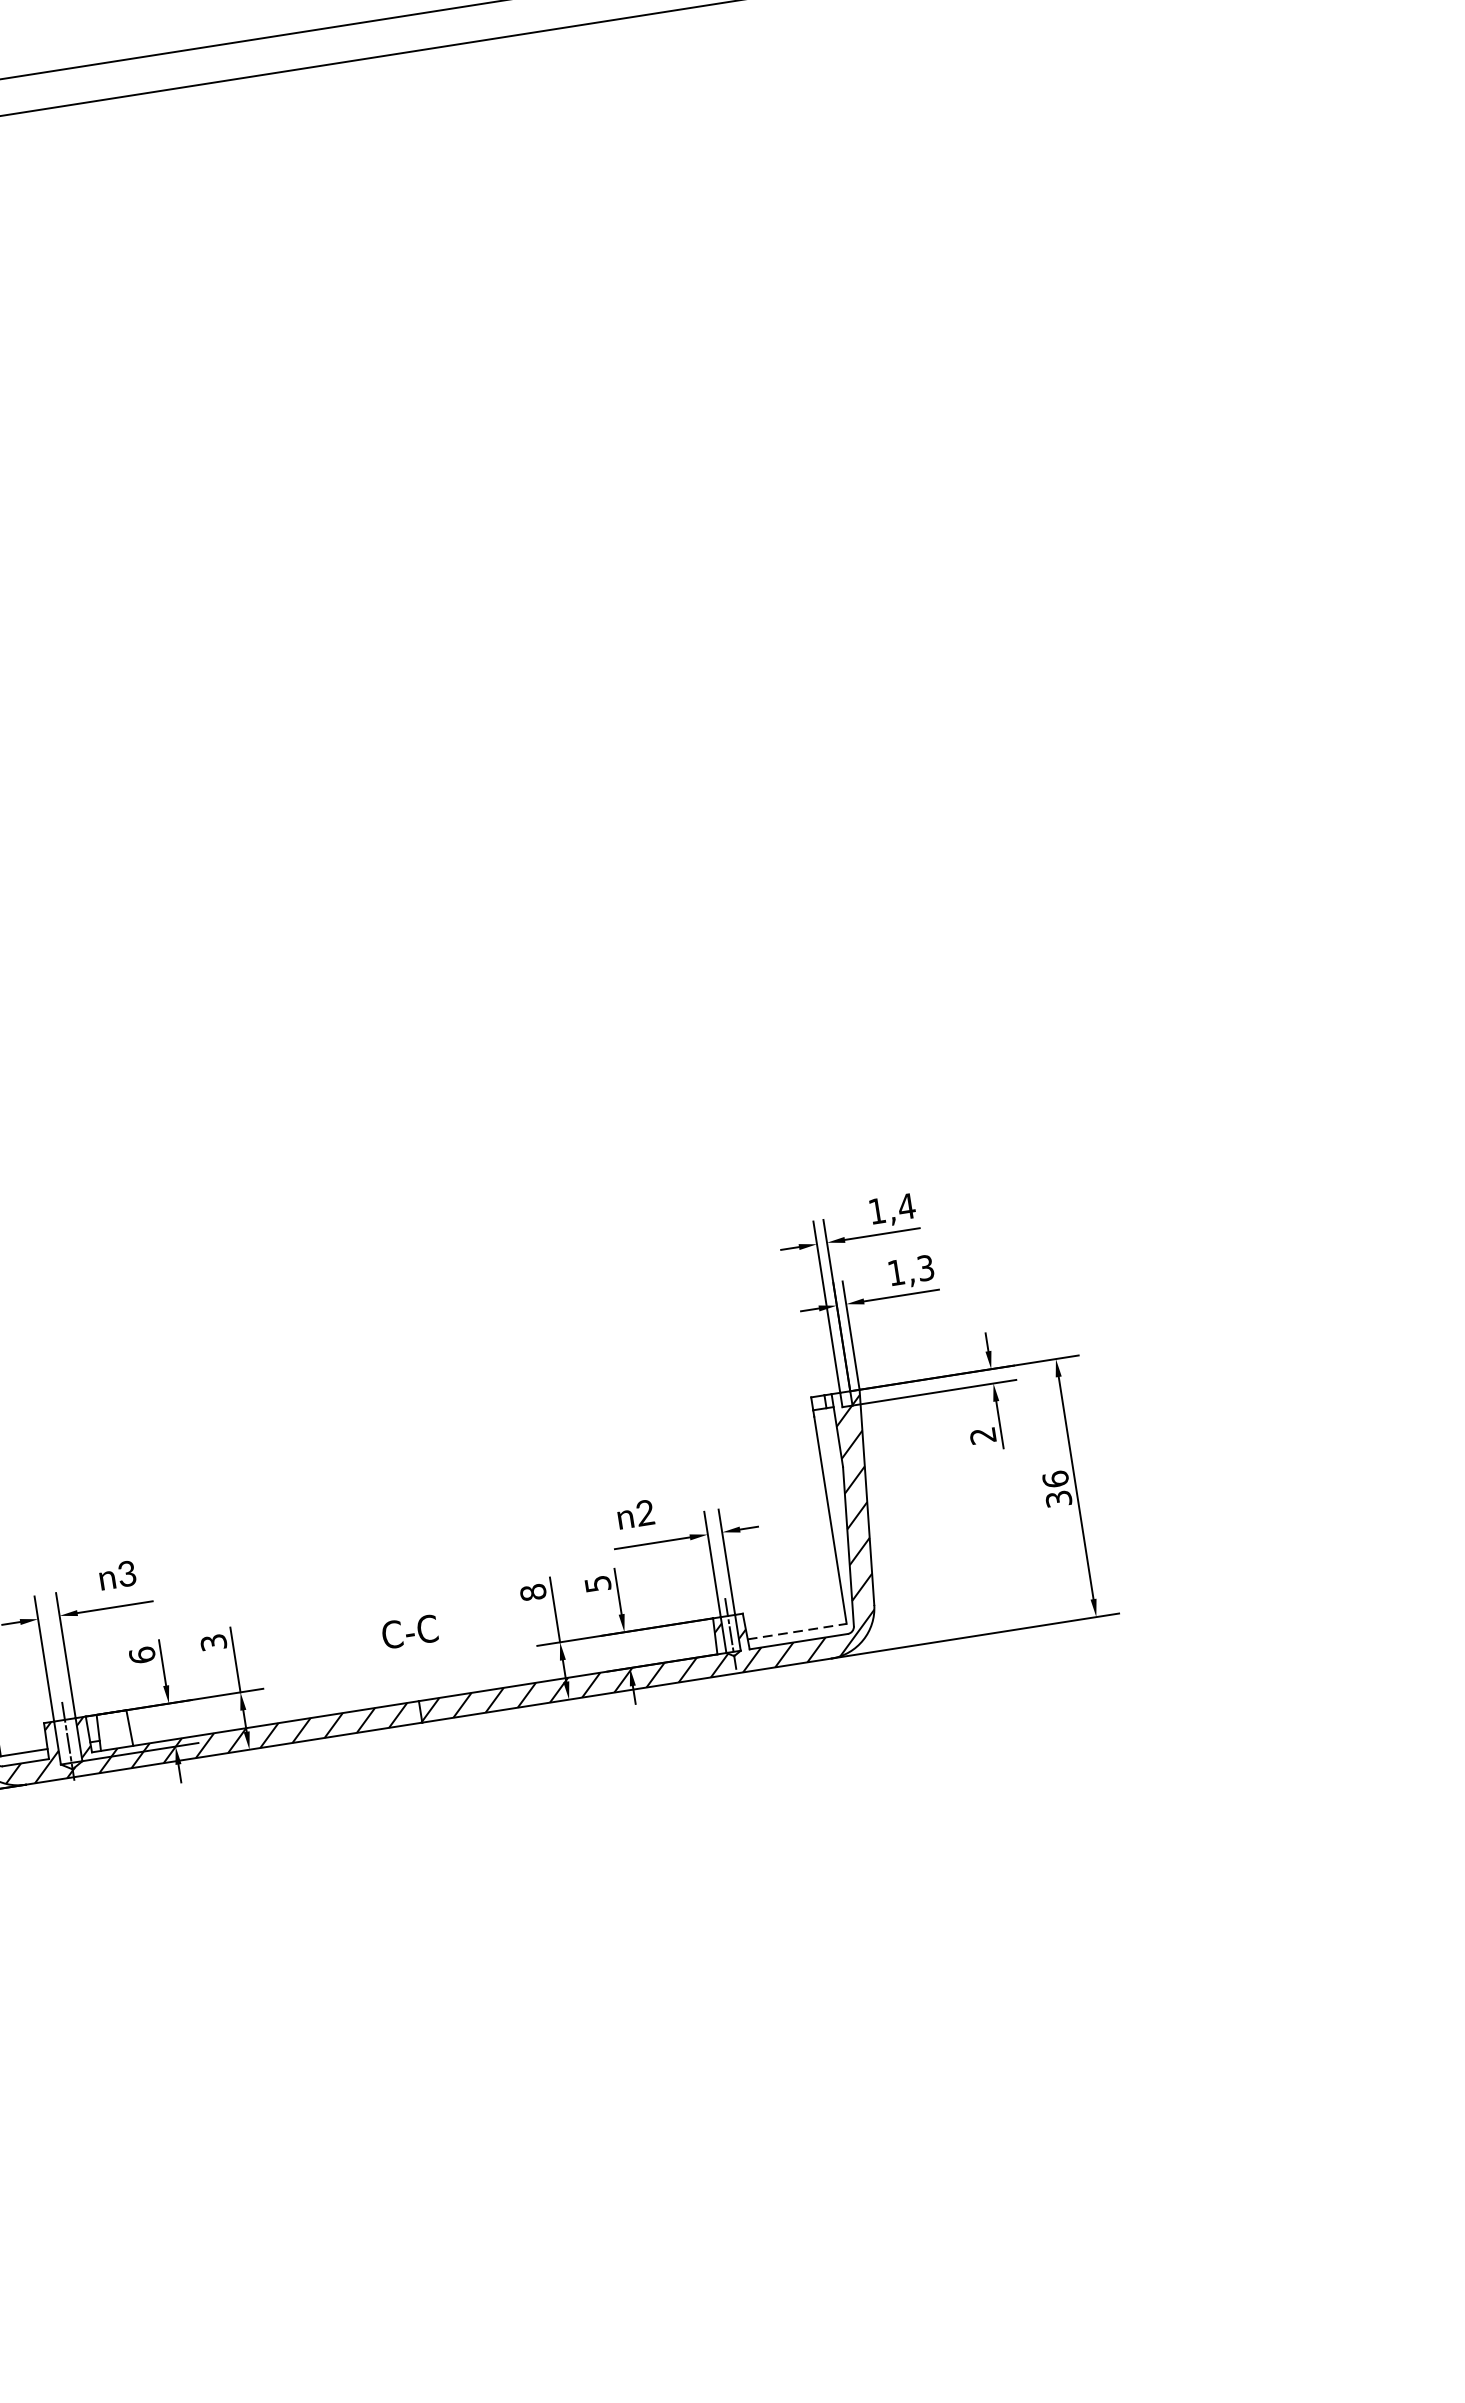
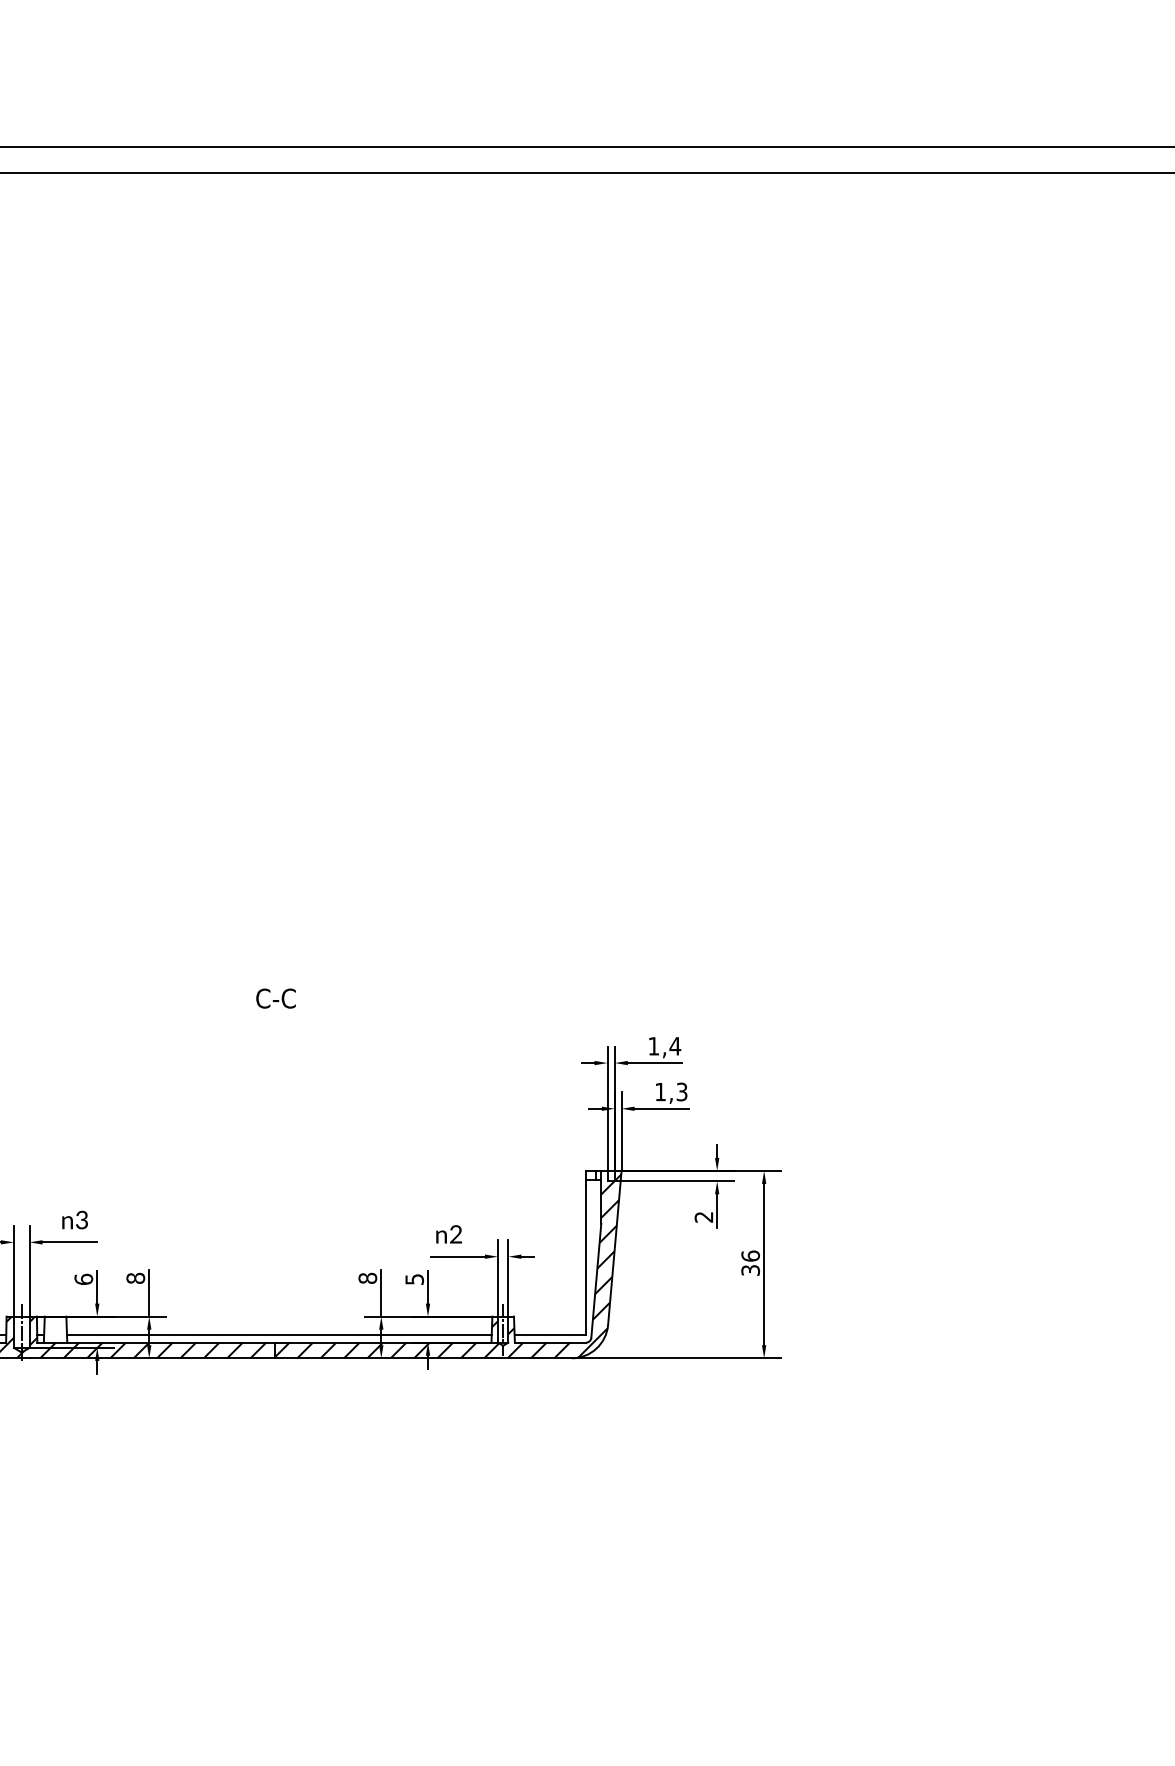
text: (409, 1631) -> (275, 998), moved
line: (797, 1631) -> (550, 1335), dashed -> solid
text: (213, 1641) -> (135, 1277), 3 -> 8
line: (423, 1690) -> (279, 1335), added

